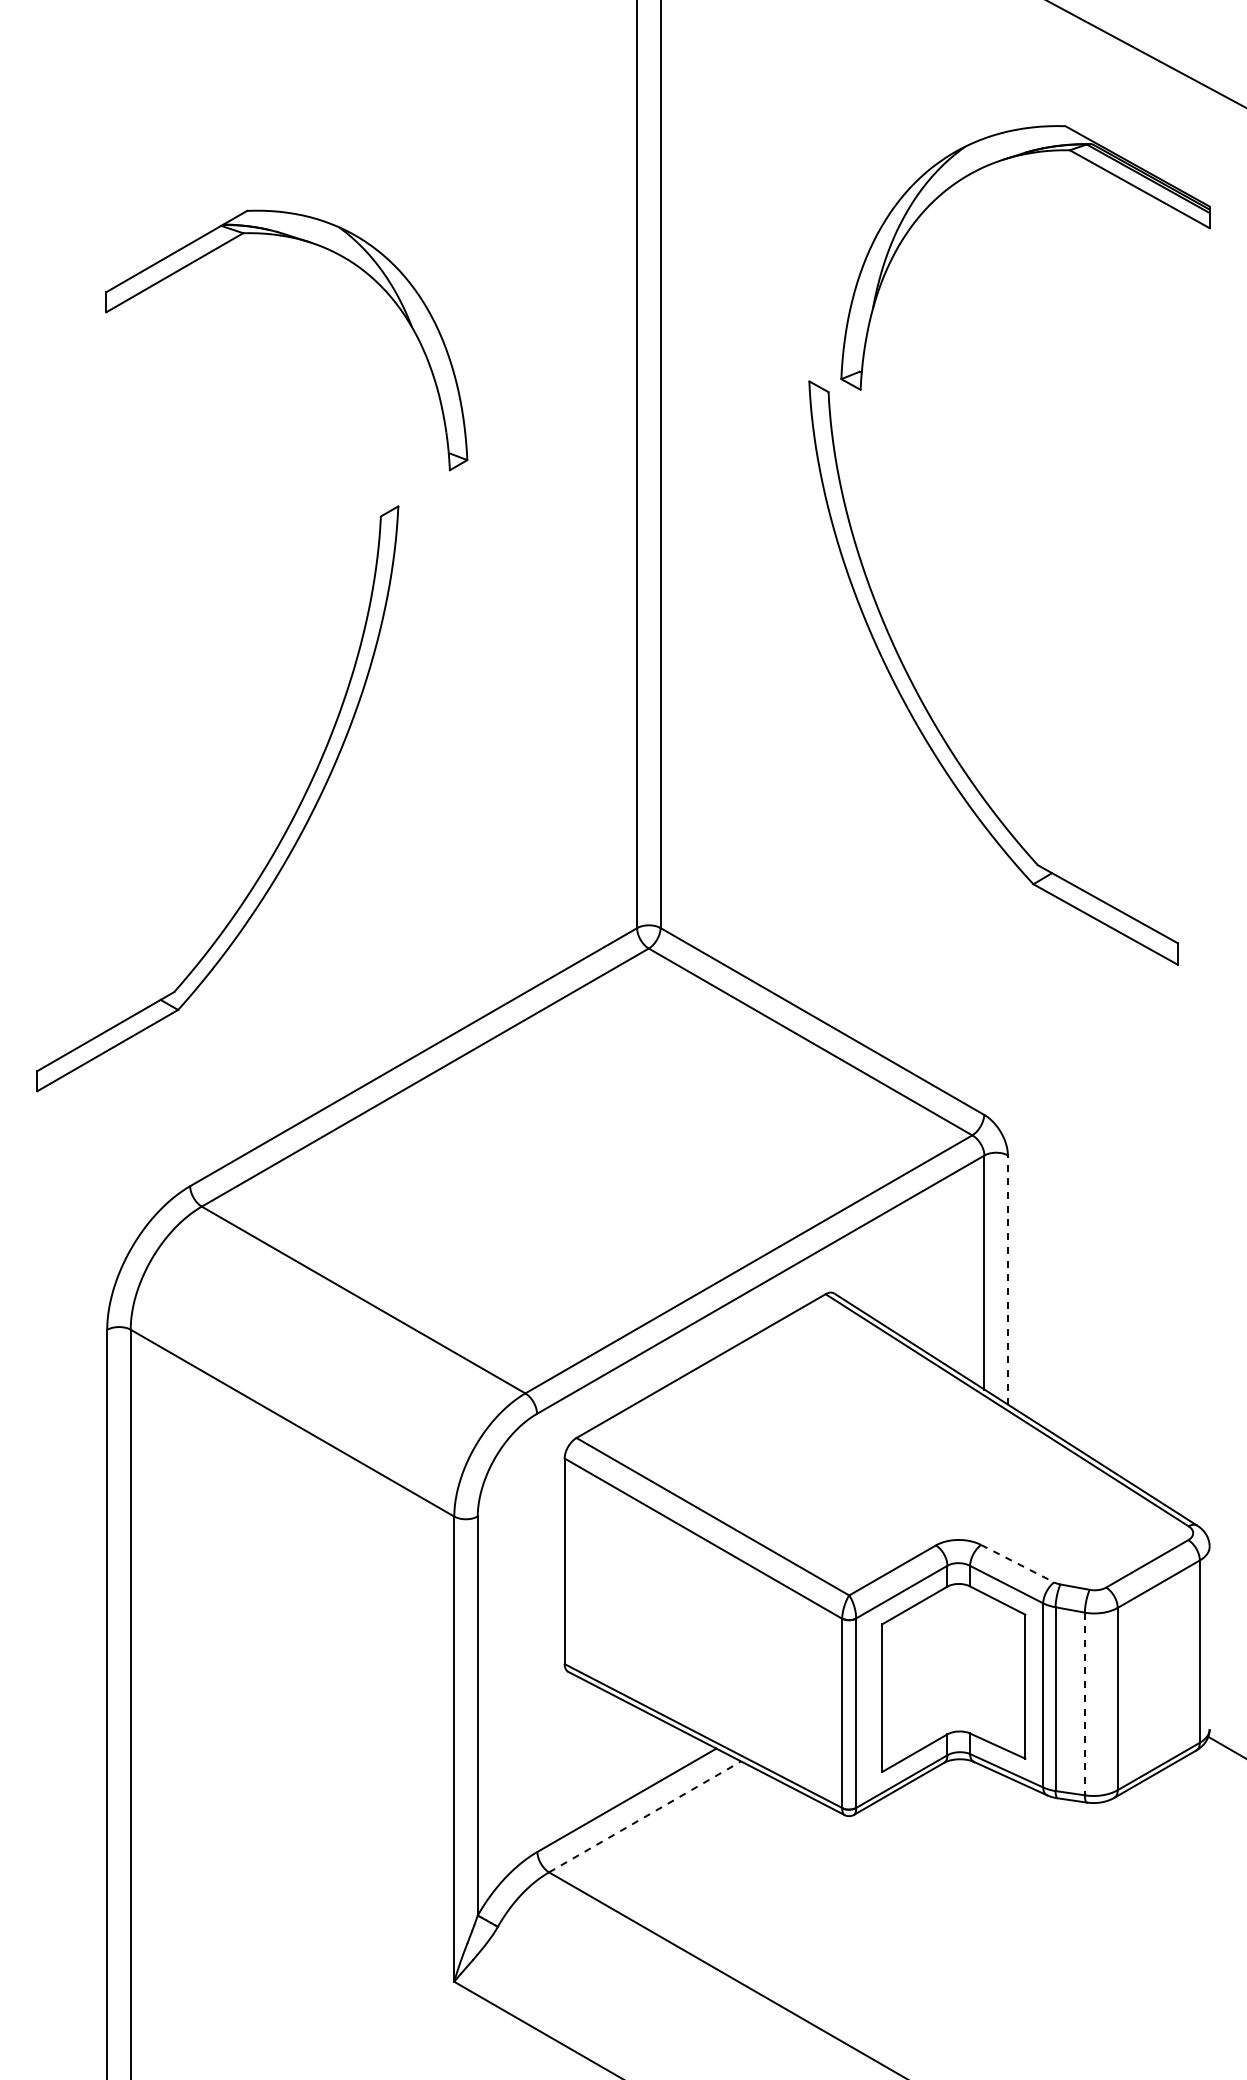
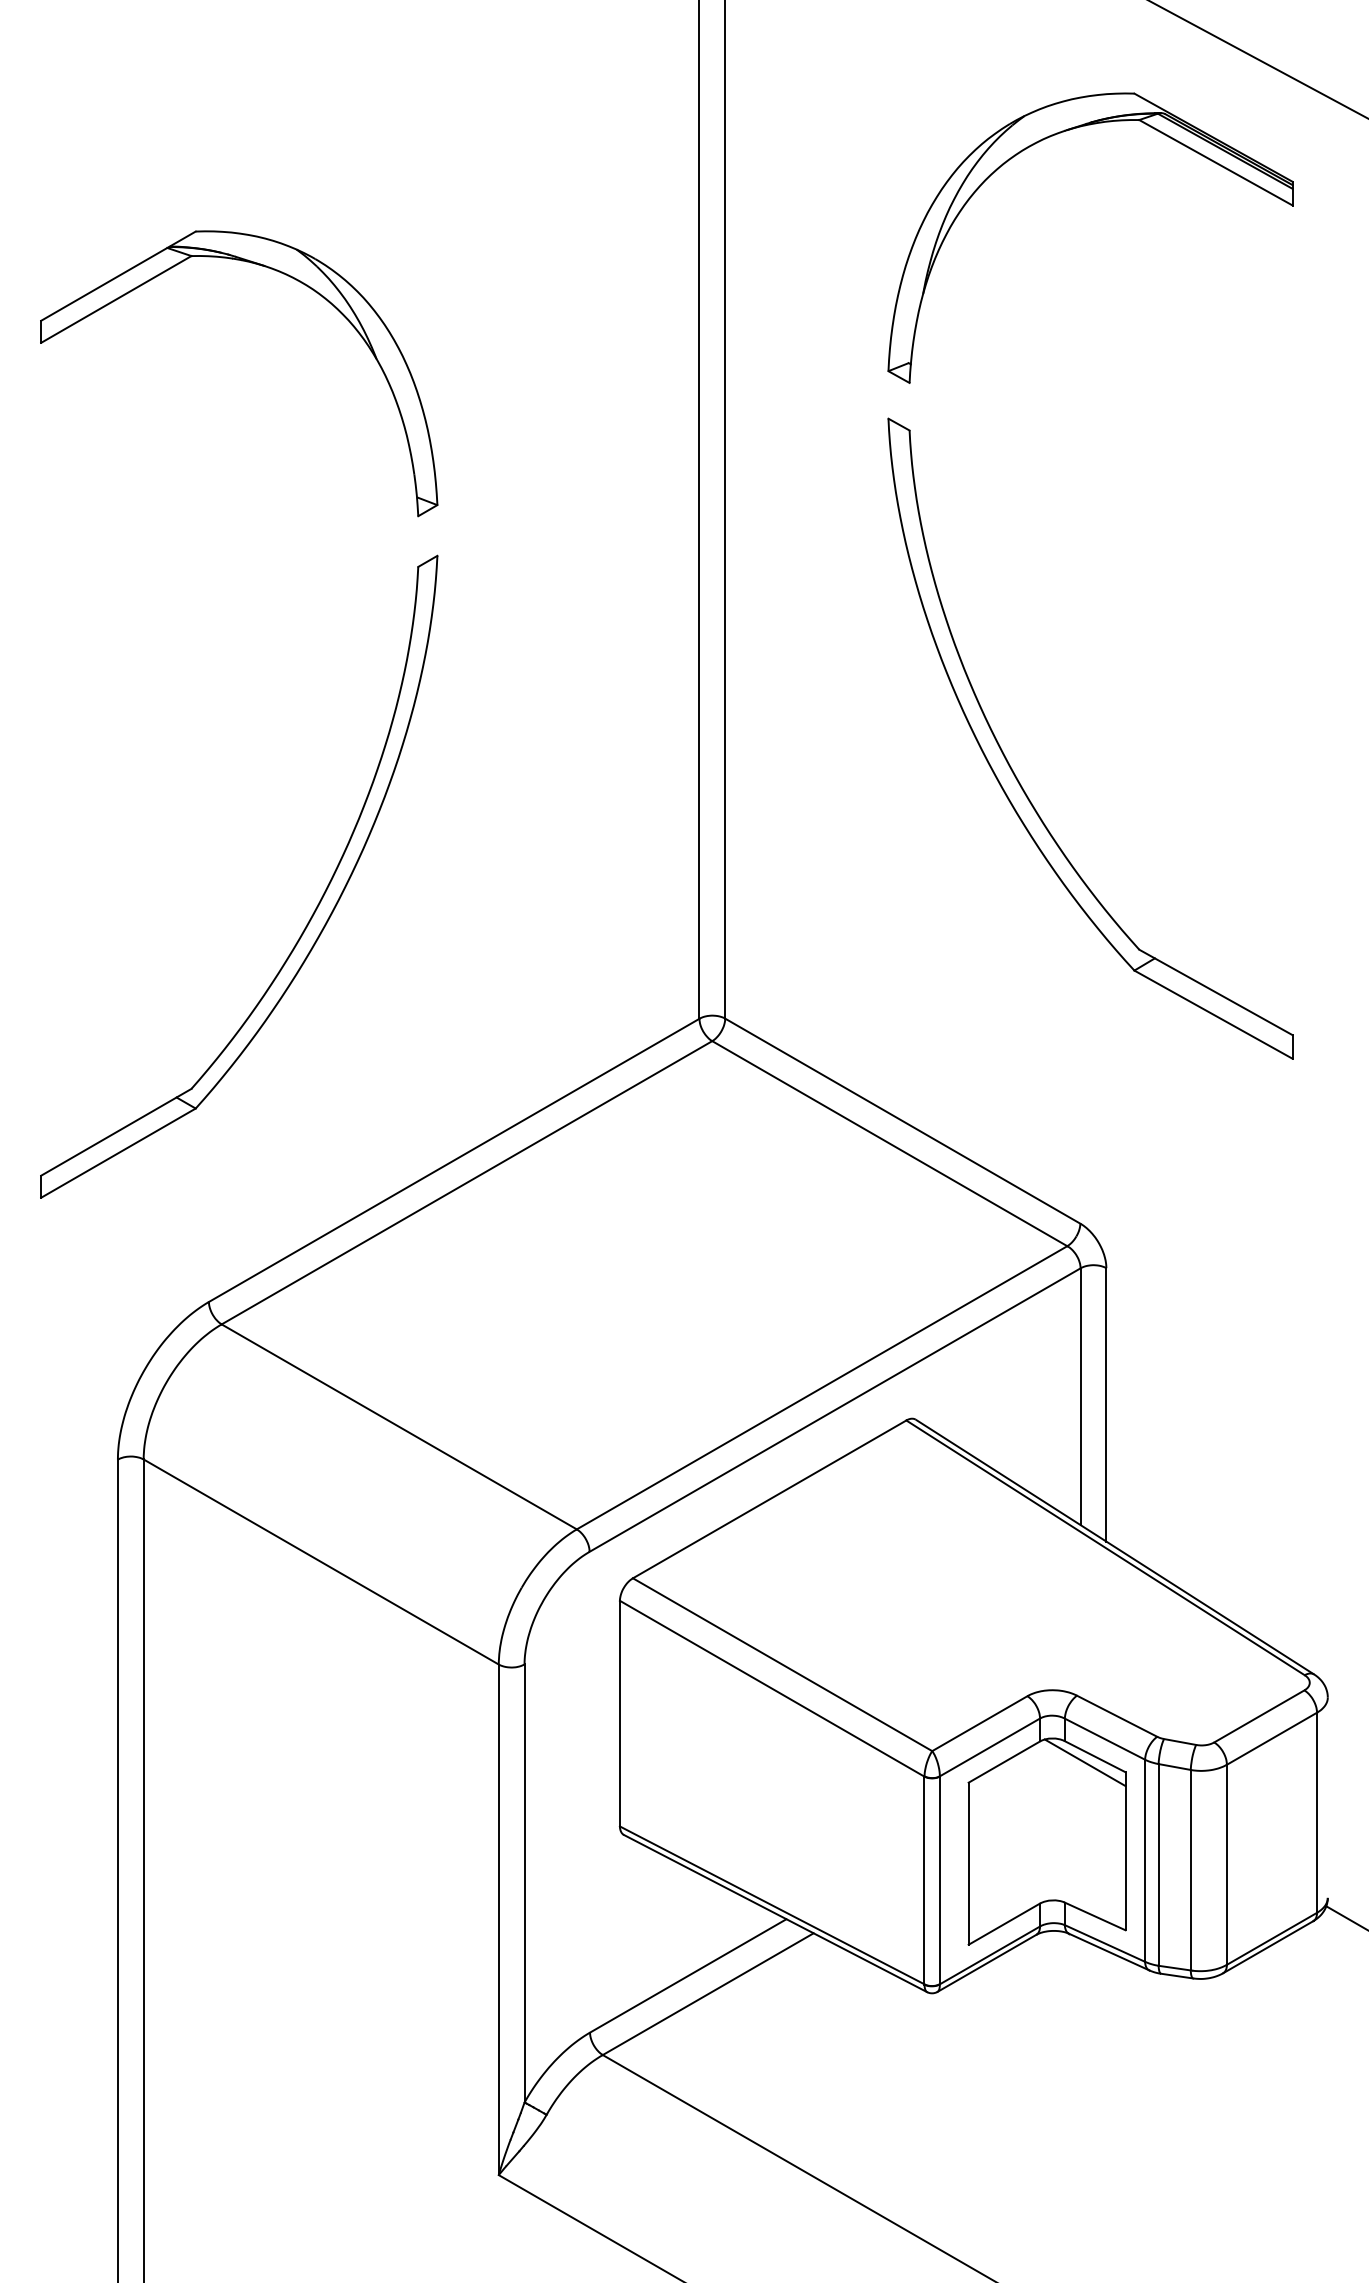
part: (986, 167) -> (1047, 138), moved
part: (325, 249) -> (281, 273), moved
line: (1007, 1279) -> (1105, 1404), dashed -> solid
line: (1018, 1563) -> (1118, 1716), dashed -> solid
line: (988, 1605) -> (1085, 1762), added
line: (1084, 1704) -> (1190, 1870), dashed -> solid
line: (645, 1816) -> (708, 1993), dashed -> solid

